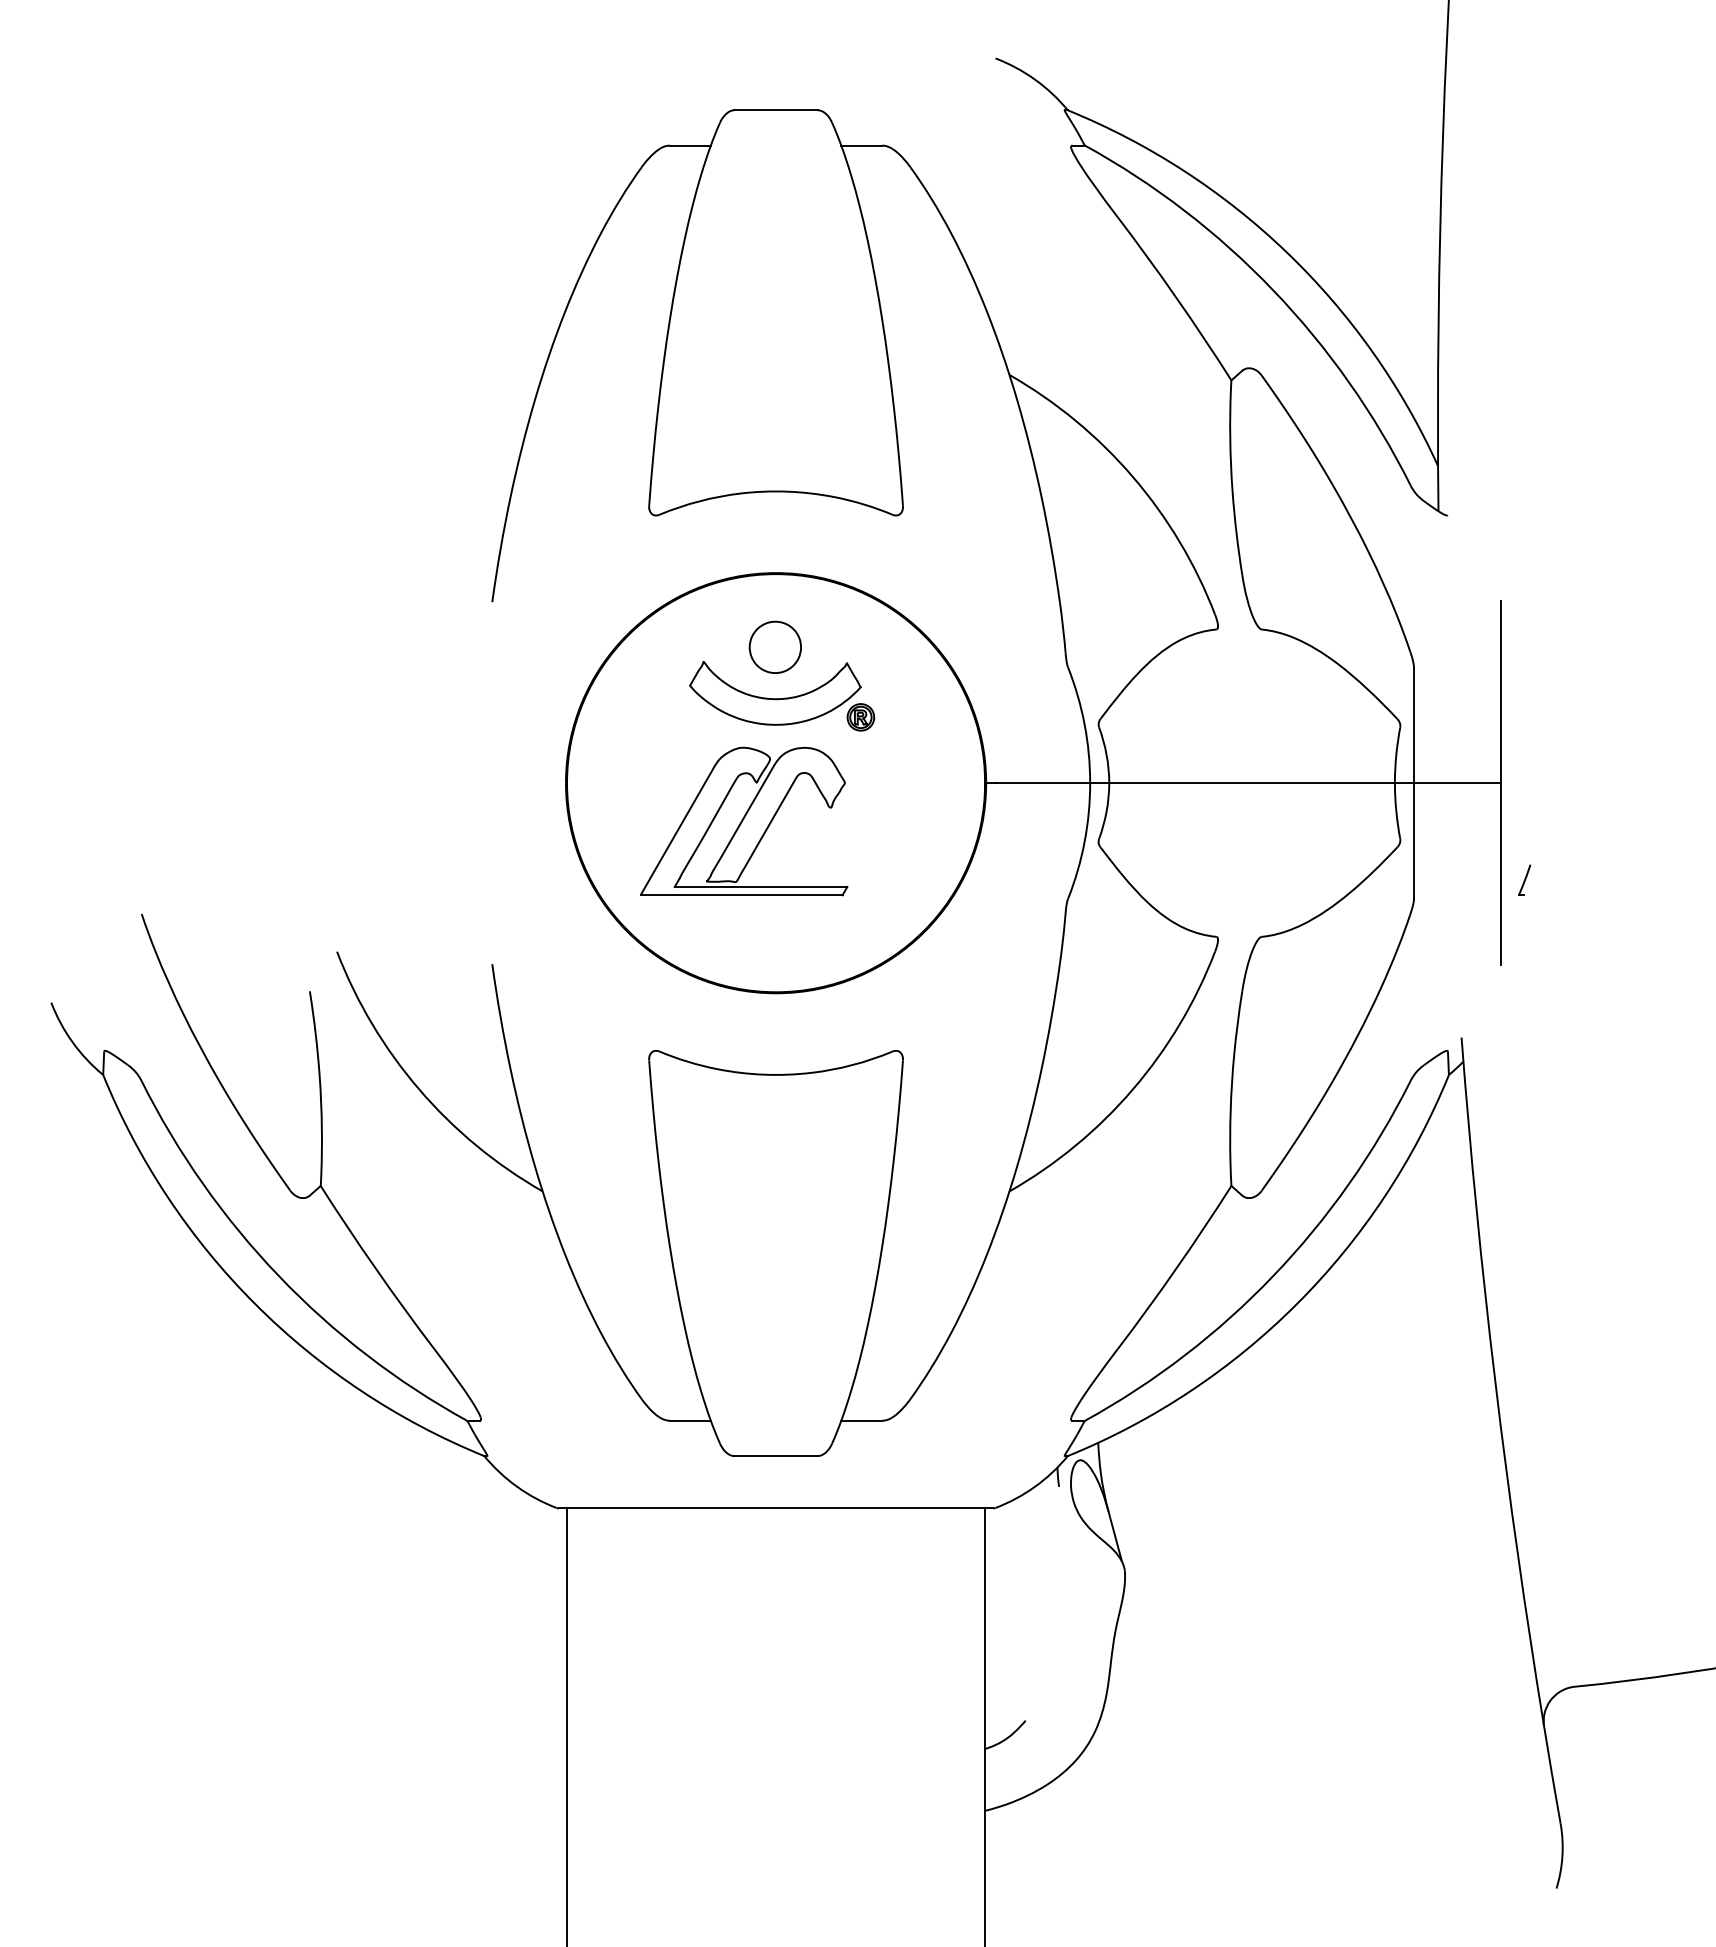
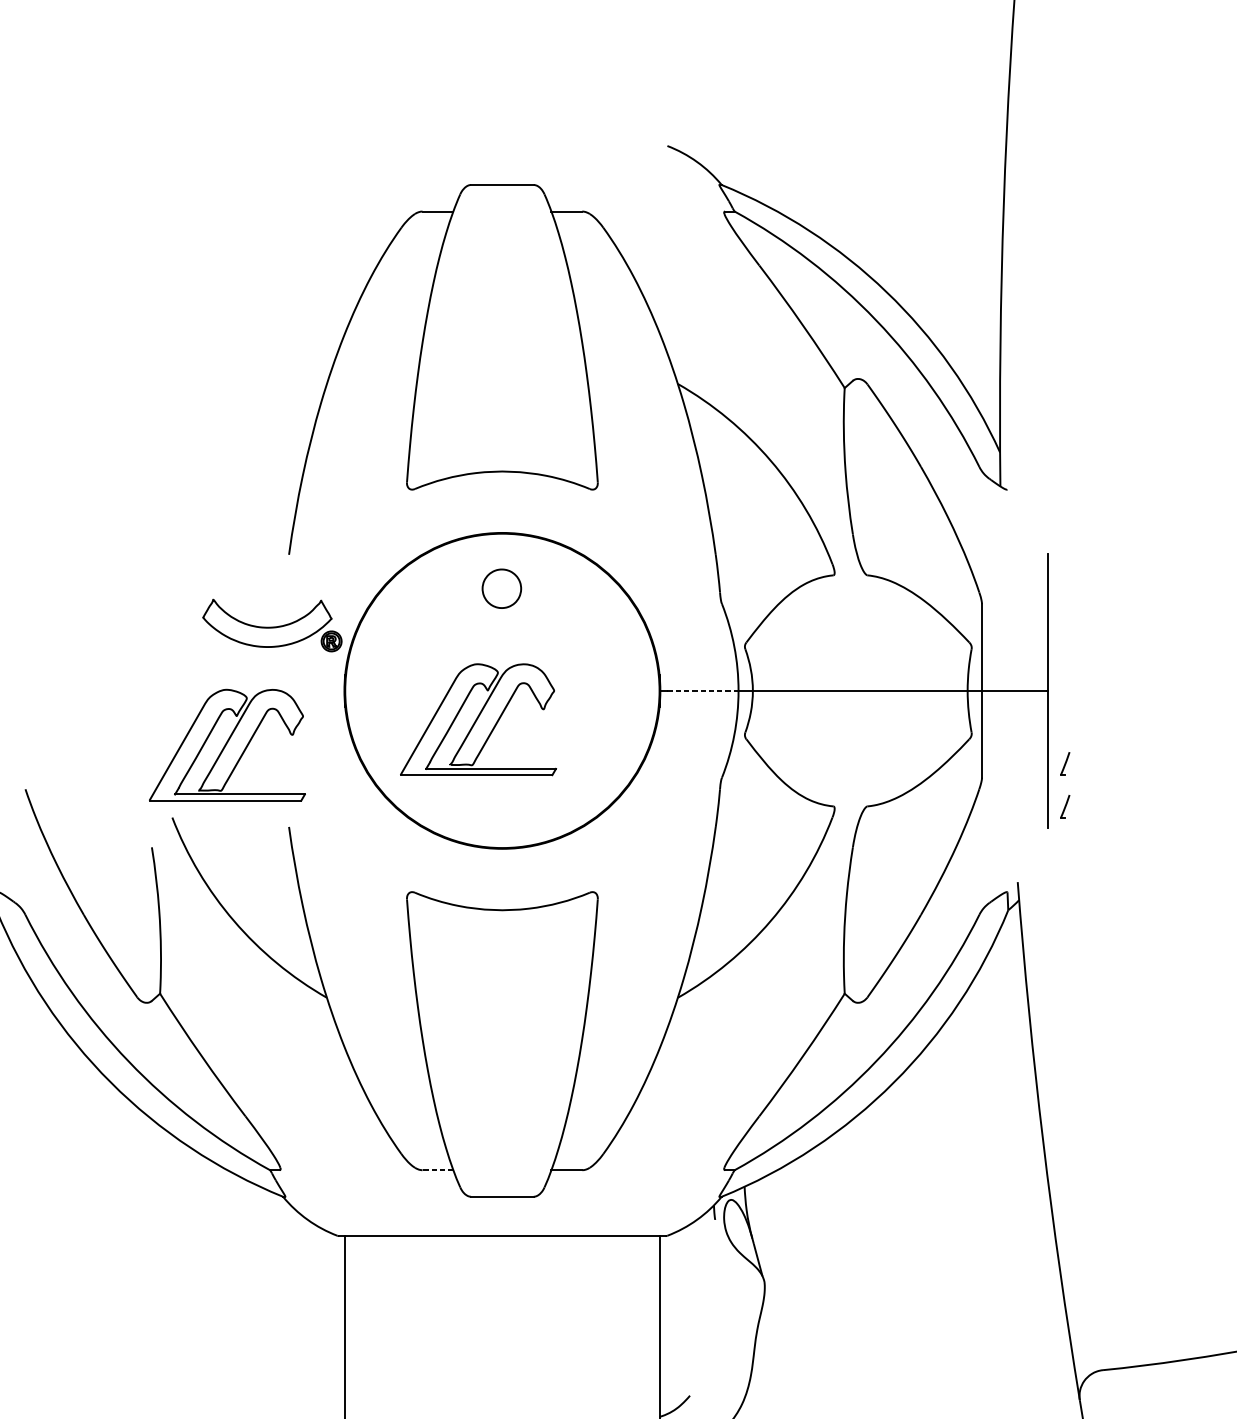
part: (782, 696) -> (272, 625), moved
line: (1043, 783) -> (703, 691), solid -> dashed
part: (410, 855) -> (227, 745), added
part: (1524, 936) -> (1065, 806), added
line: (689, 1420) -> (437, 1170), solid -> dashed

